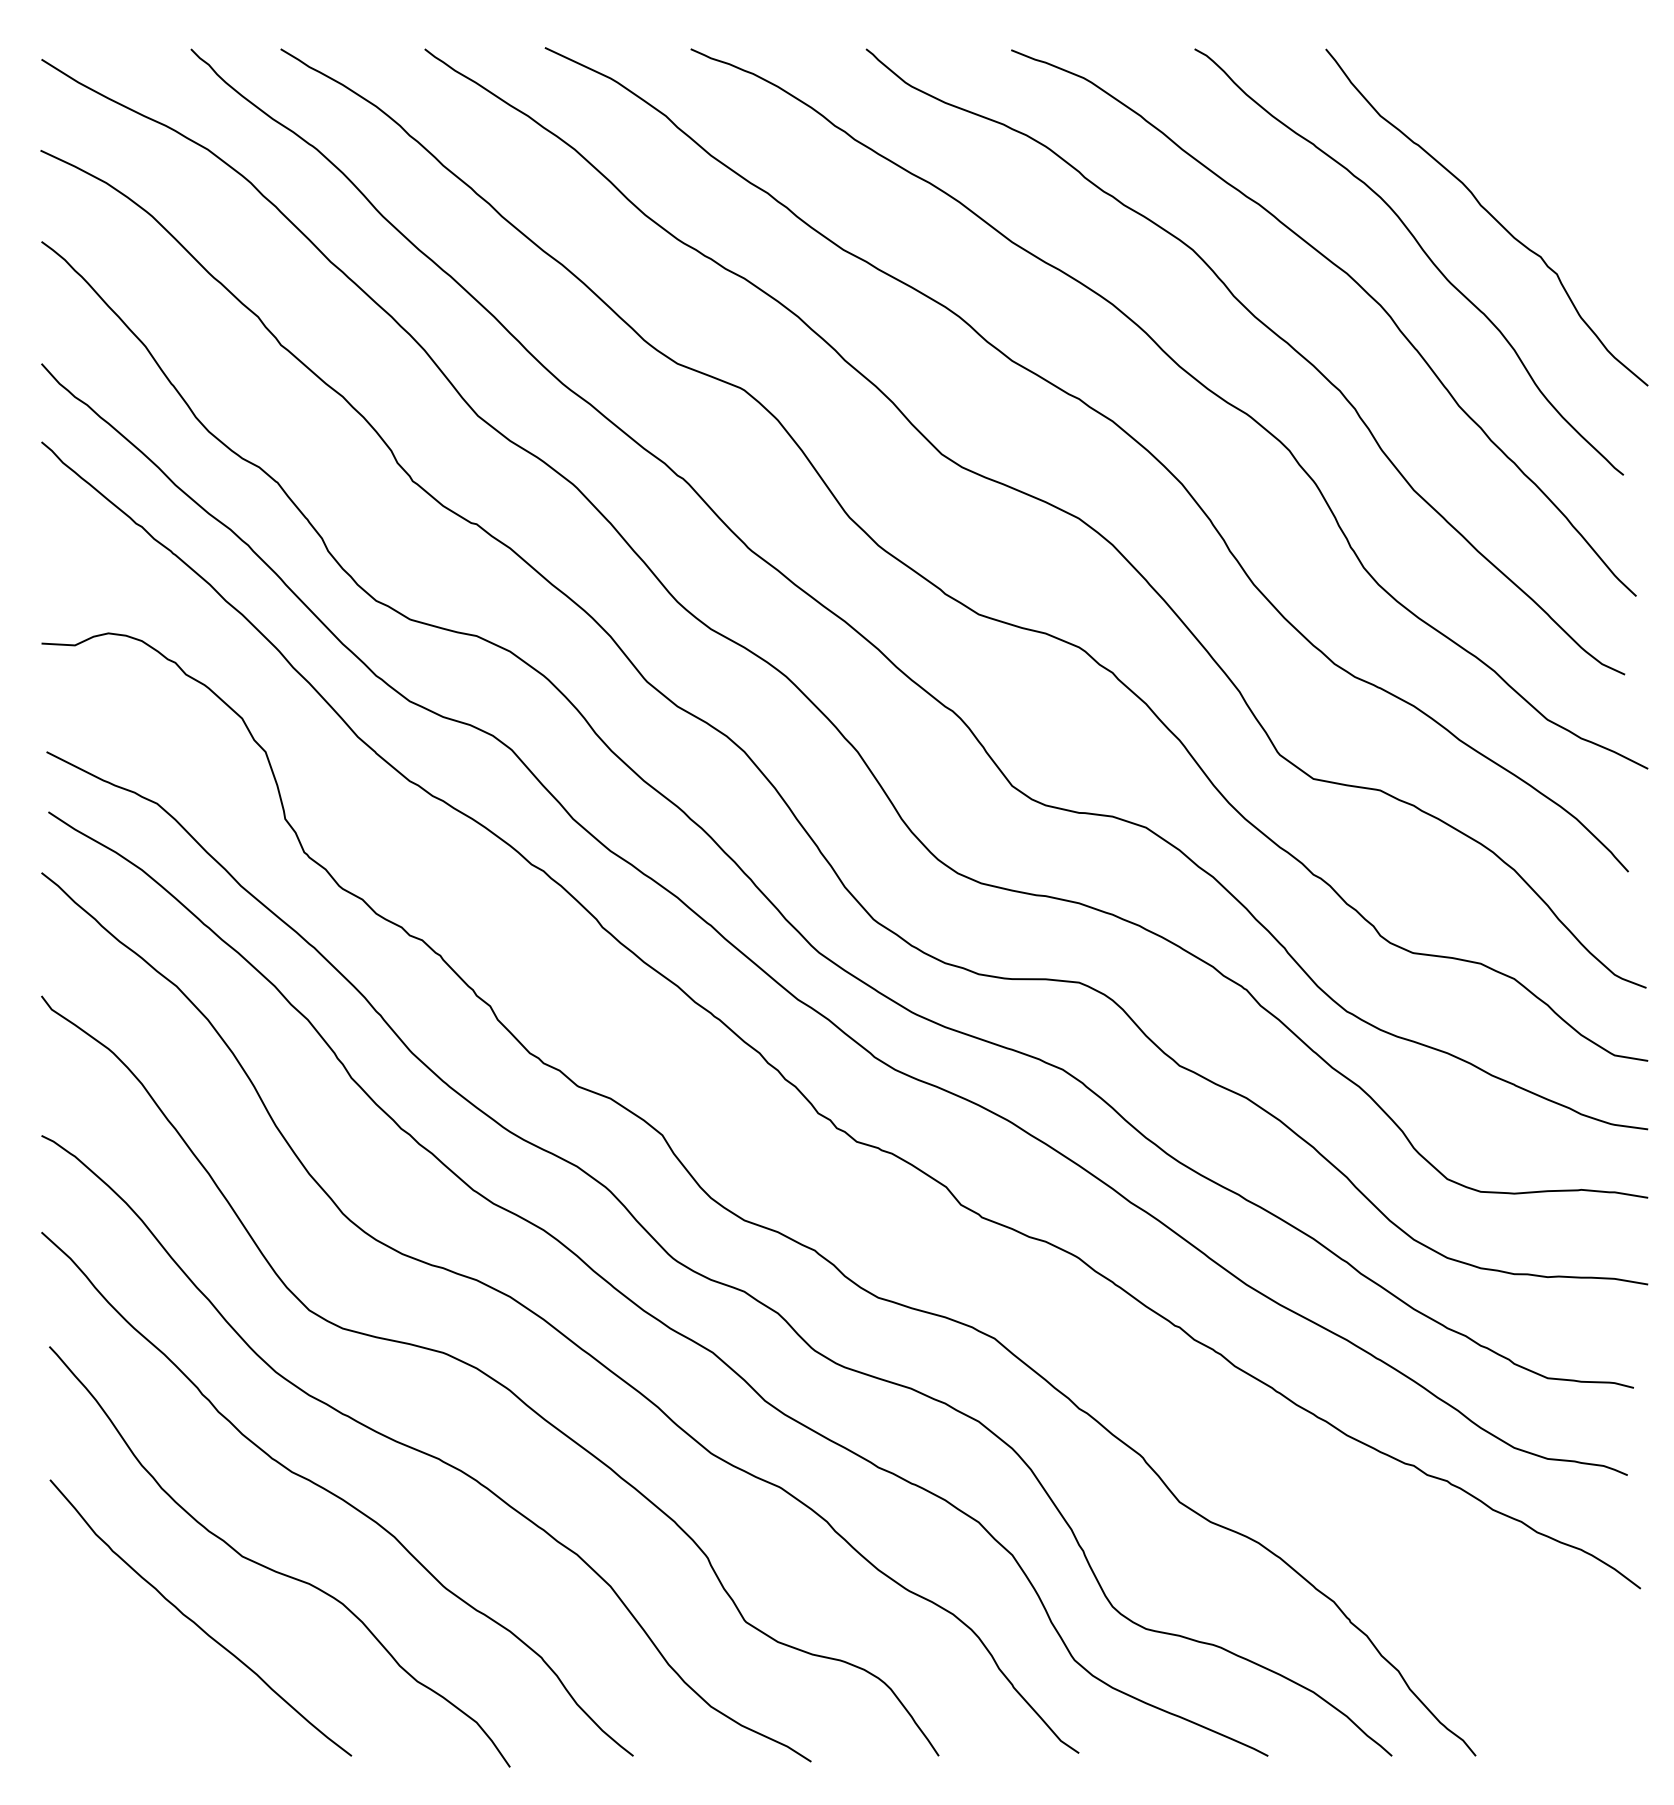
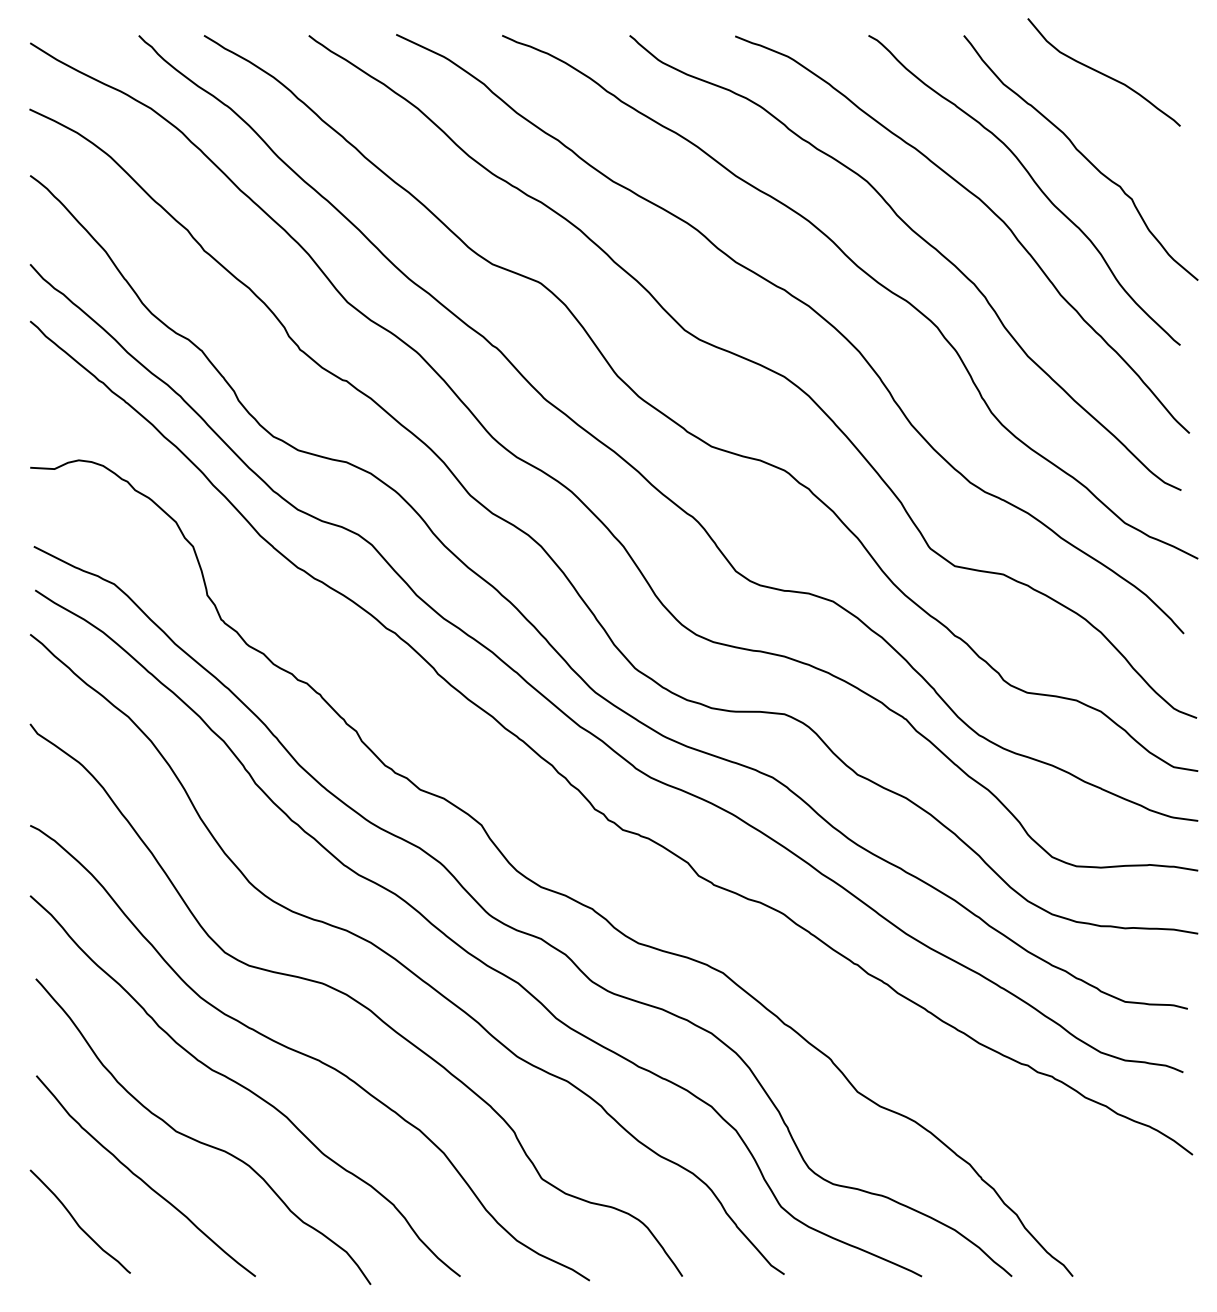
curve: (1516, 99) -> (1102, 72), added
curve: (106, 1681) -> (77, 1222), added

